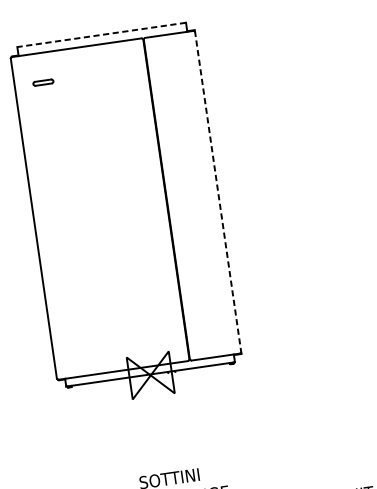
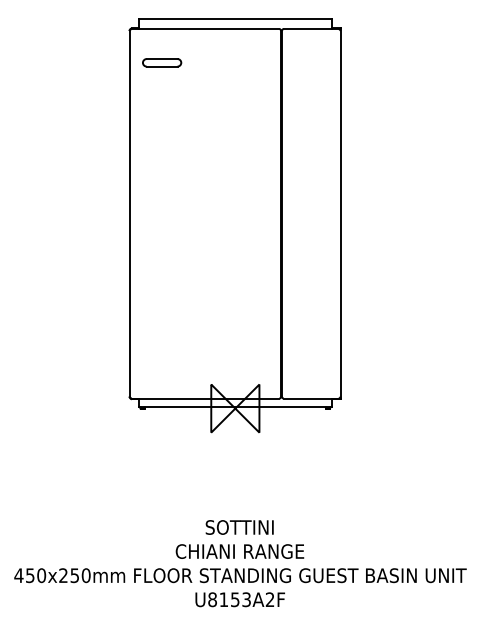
line: (101, 34) -> (235, 18), dashed -> solid
part: (43, 82) -> (162, 62), size x1.67
line: (218, 191) -> (340, 213), dashed -> solid

